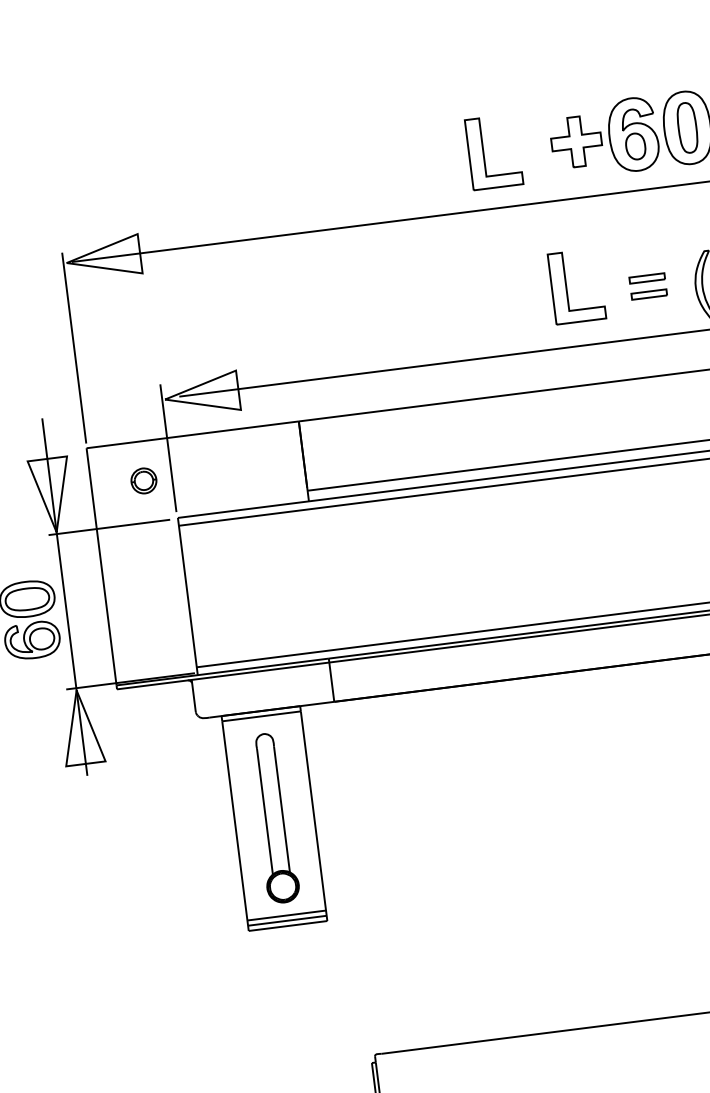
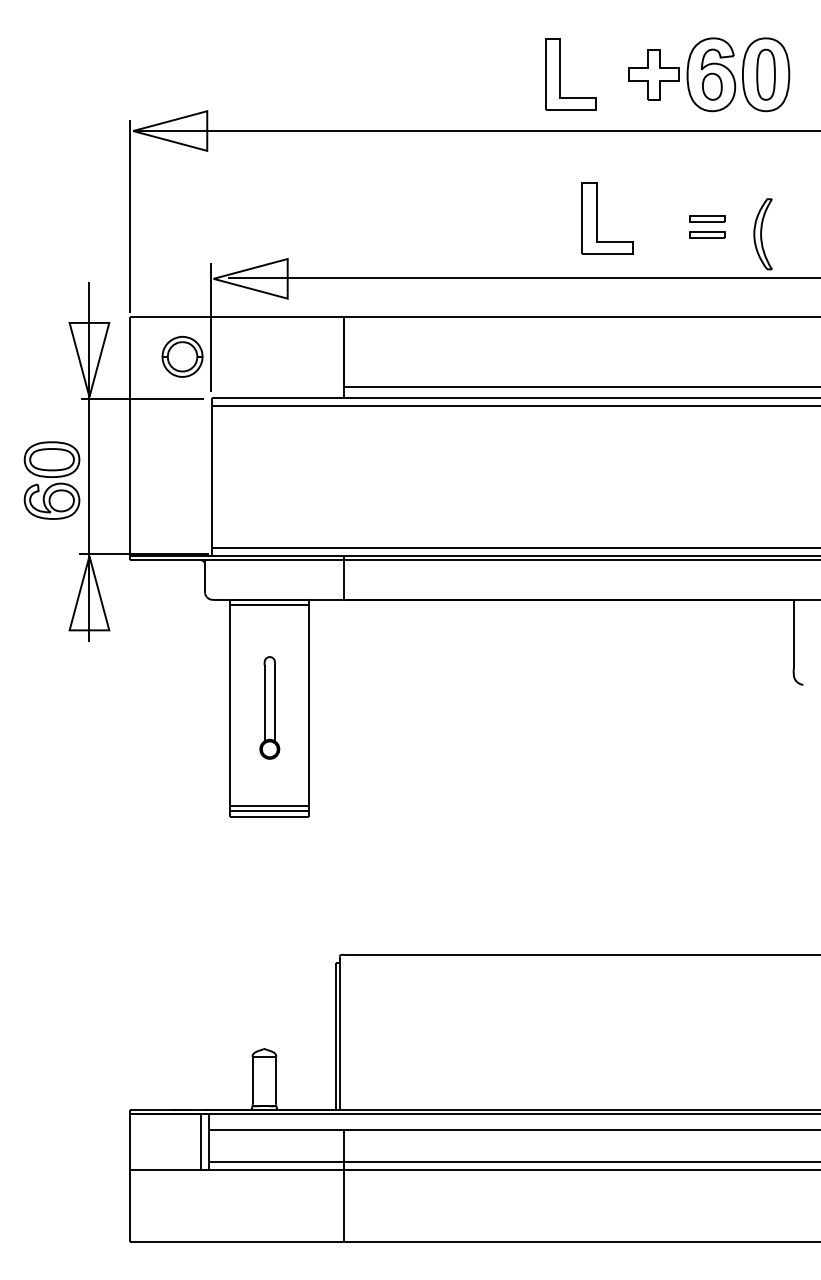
part: (567, 287) -> (597, 218), moved
part: (143, 480) -> (182, 356), size x1.6
part: (274, 817) -> (269, 707), size x0.6

